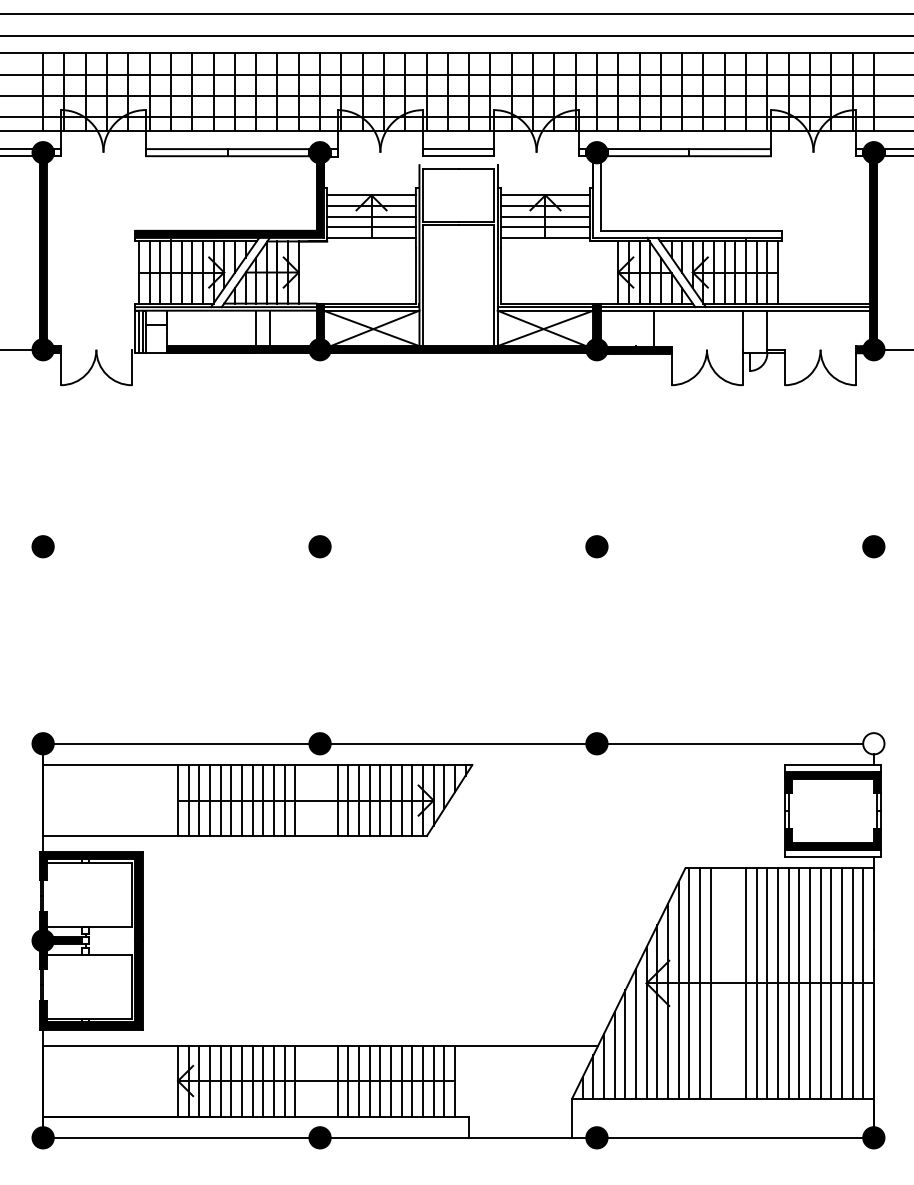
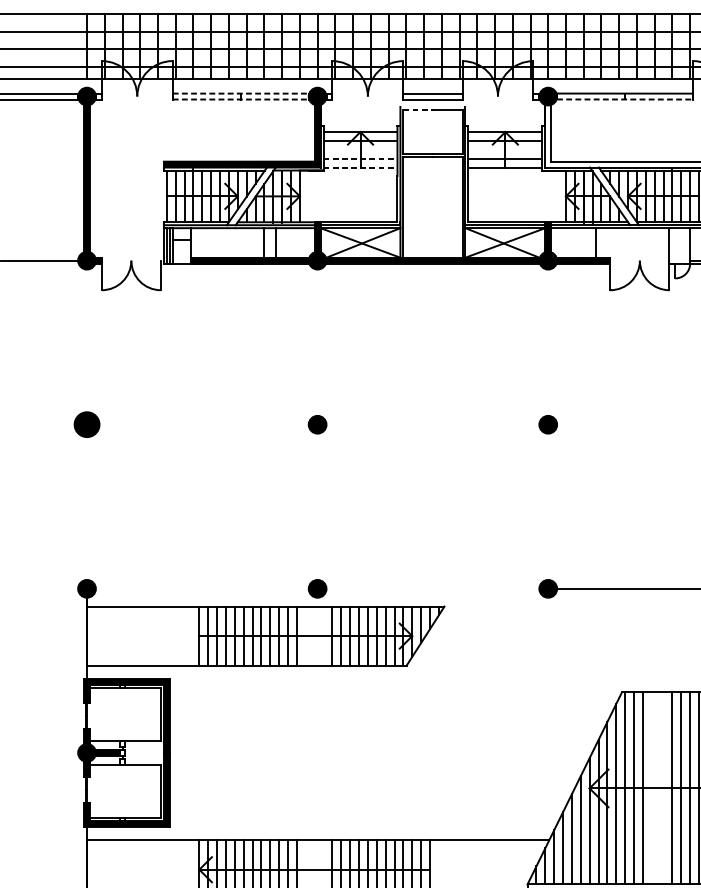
line: (227, 149) -> (240, 93), solid -> dashed
line: (227, 156) -> (240, 99), solid -> dashed
line: (689, 156) -> (625, 99), solid -> dashed
line: (440, 168) -> (417, 109), solid -> dashed
line: (371, 216) -> (360, 149), removed
line: (545, 216) -> (505, 149), removed
line: (372, 227) -> (361, 158), solid -> dashed
line: (372, 237) -> (361, 167), solid -> dashed
part: (42, 546) -> (86, 424), size x1.4
line: (181, 743) -> (202, 588), removed
line: (458, 743) -> (432, 588), removed

